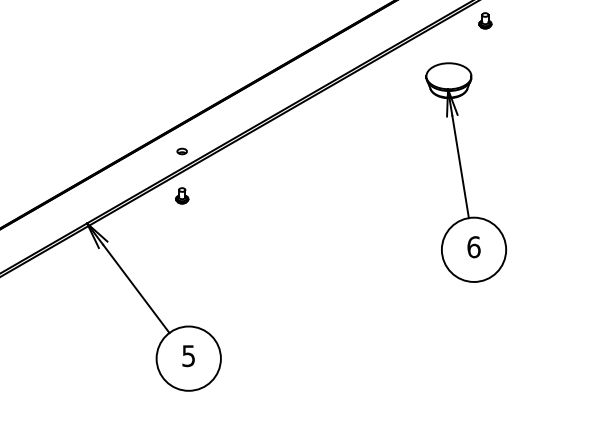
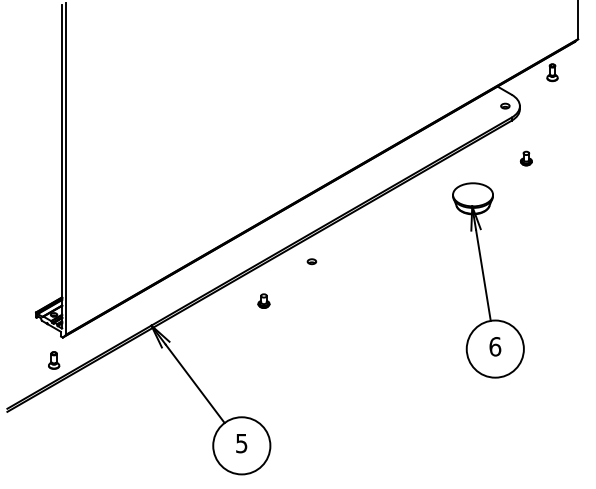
part: (484, 20) -> (525, 158), moved
part: (181, 151) -> (311, 261), moved
part: (181, 195) -> (263, 300), moved

